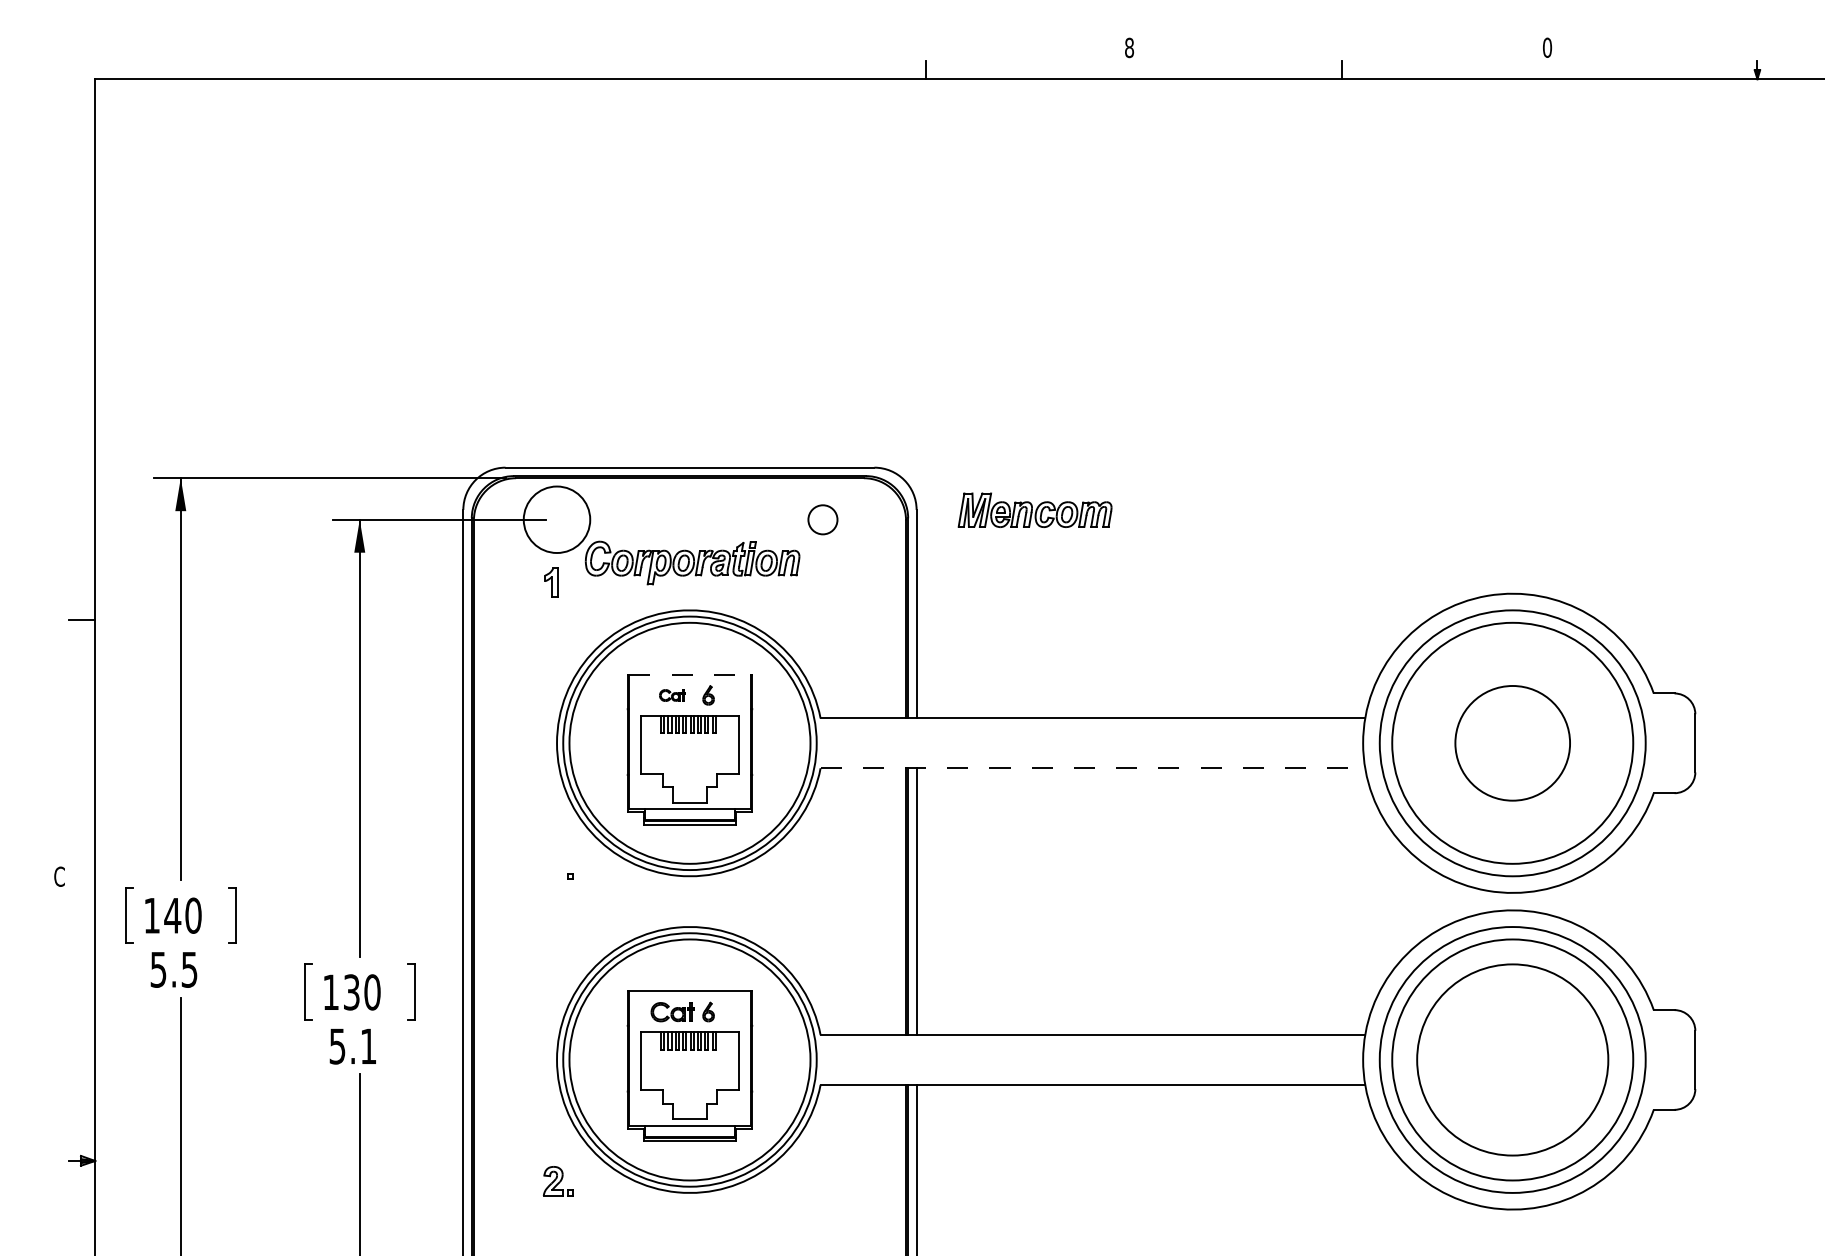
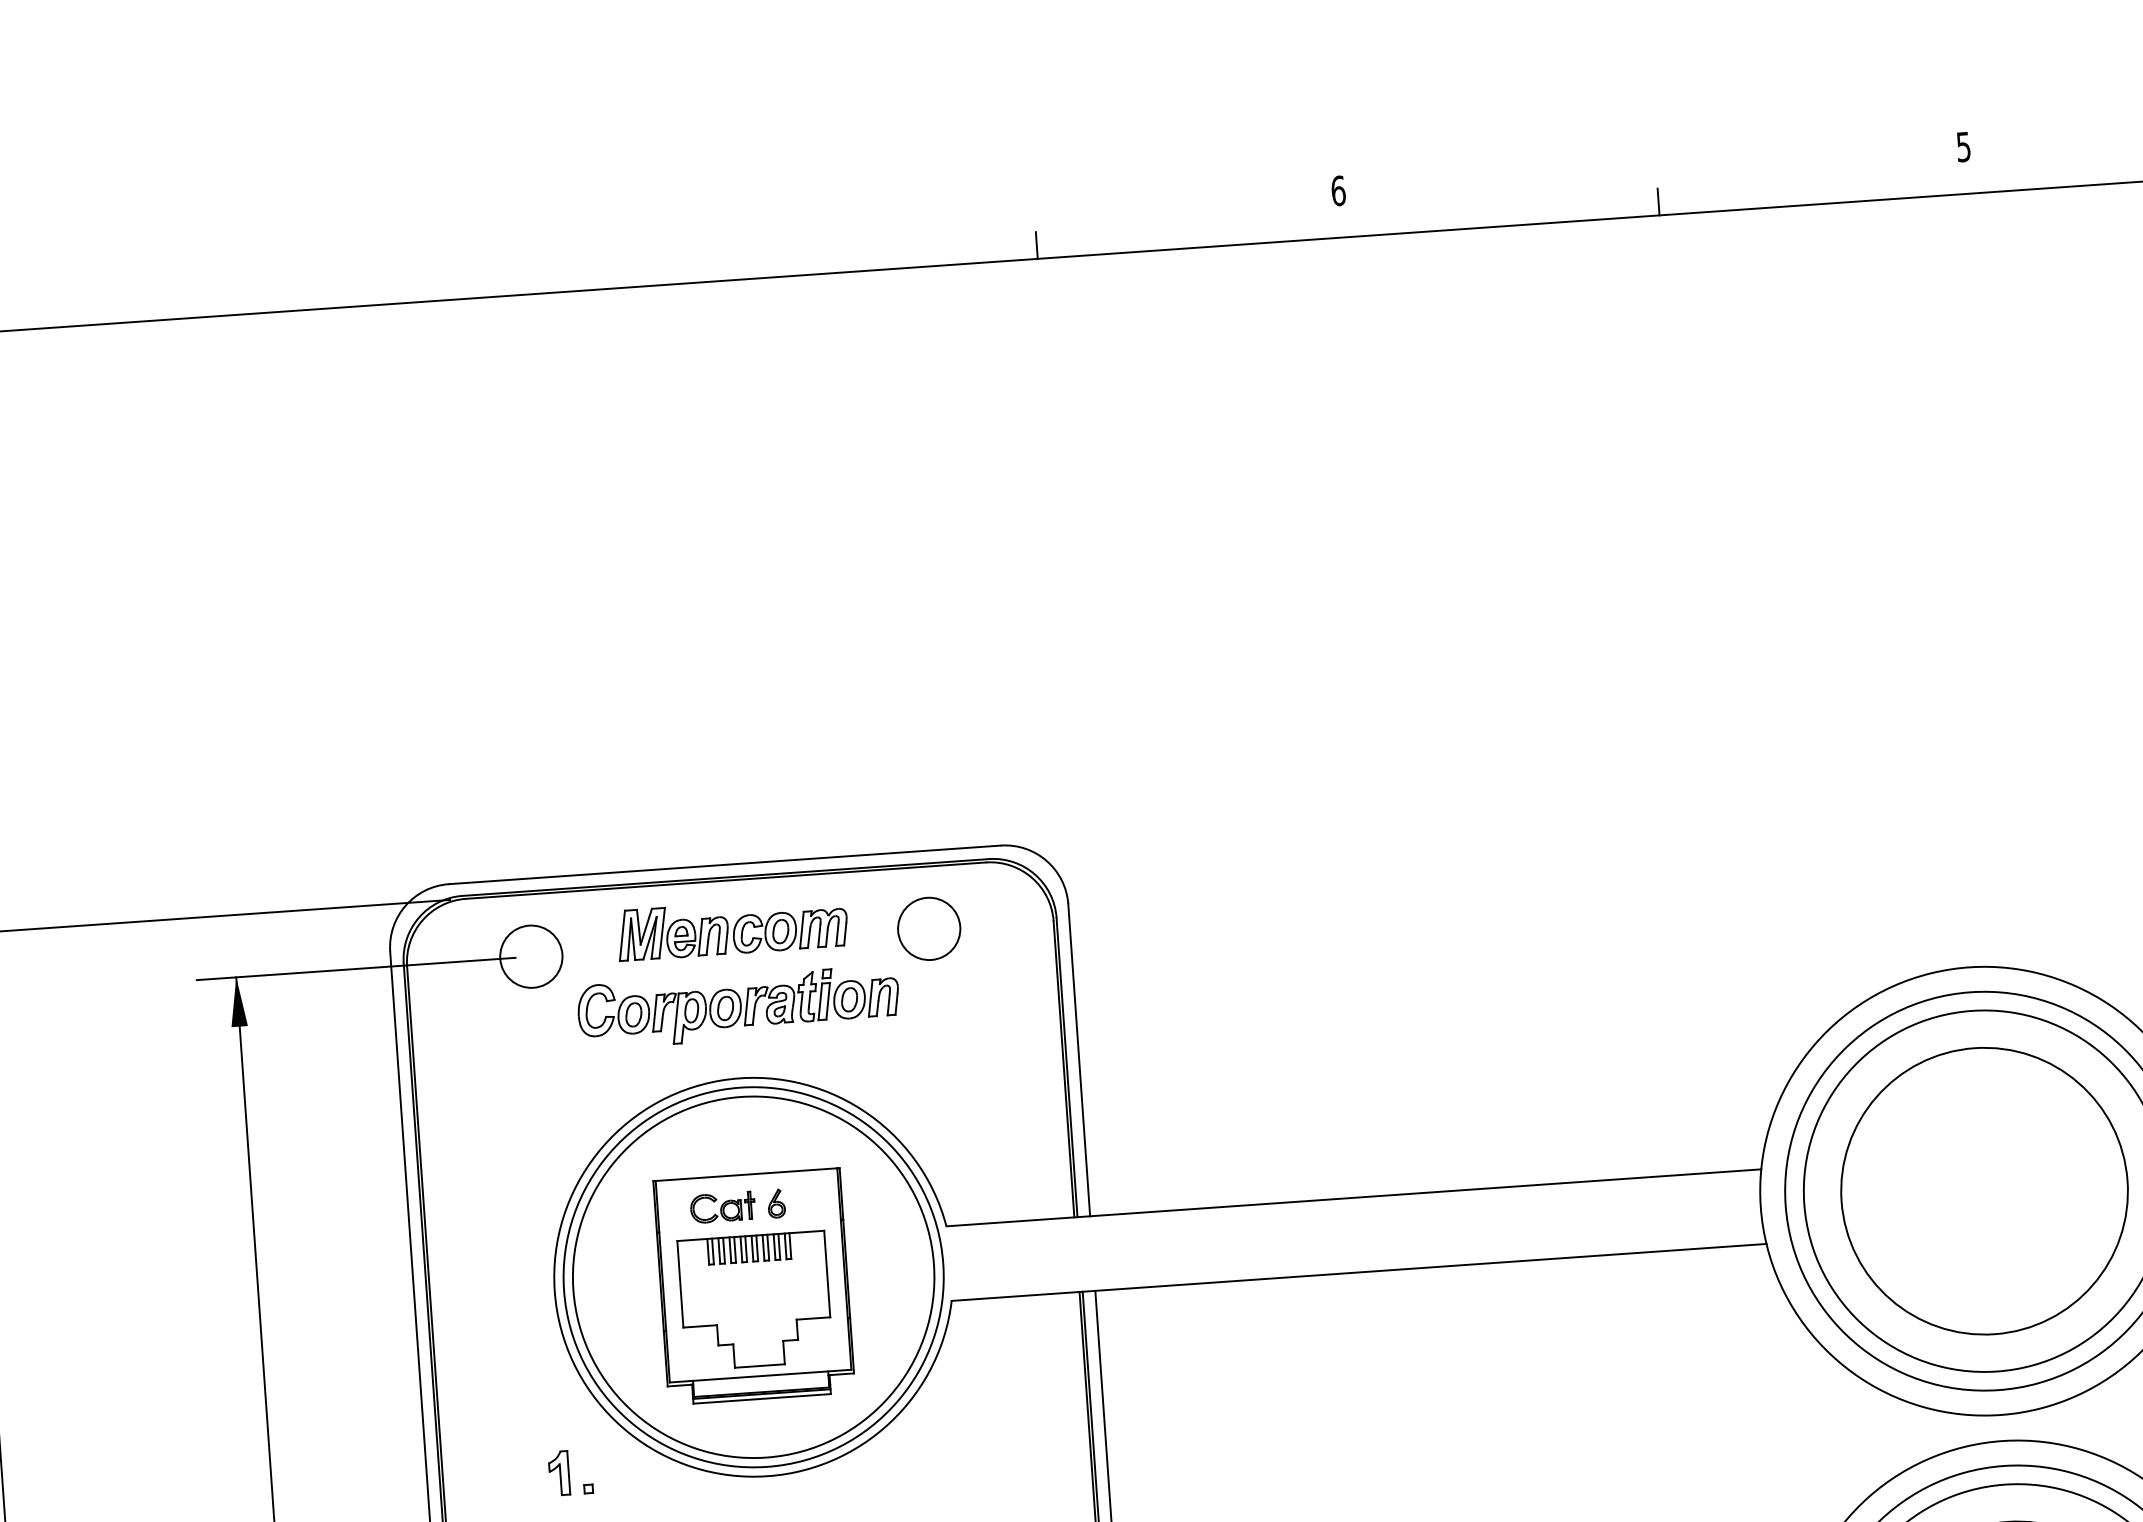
text: (1129, 47) -> (1338, 190), 8 -> 6
text: (1547, 47) -> (1963, 146), 0 -> 5
part: (1034, 509) -> (731, 927), moved
circle: (556, 519) -> (530, 956), size x0.62
circle: (822, 519) -> (928, 928), size x1.43
part: (551, 582) -> (559, 1473), moved
line: (689, 674) -> (745, 1174), dashed -> solid
part: (672, 695) -> (722, 1207), size x1.67
circle: (1512, 742) -> (1984, 1189), size x1.67
line: (1093, 768) -> (1359, 1272), dashed -> solid

